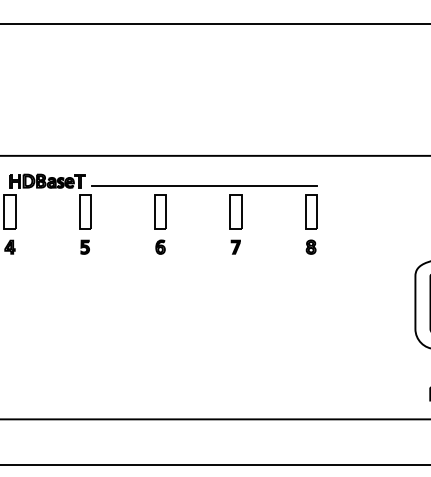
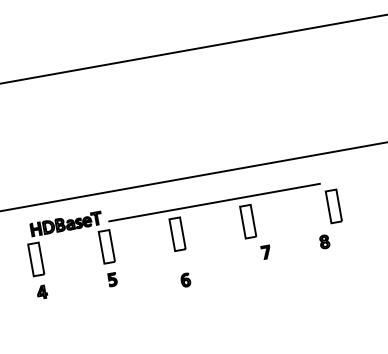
part: (311, 211) -> (334, 205), moved
part: (160, 246) -> (185, 279), moved
part: (235, 246) -> (265, 251), moved

